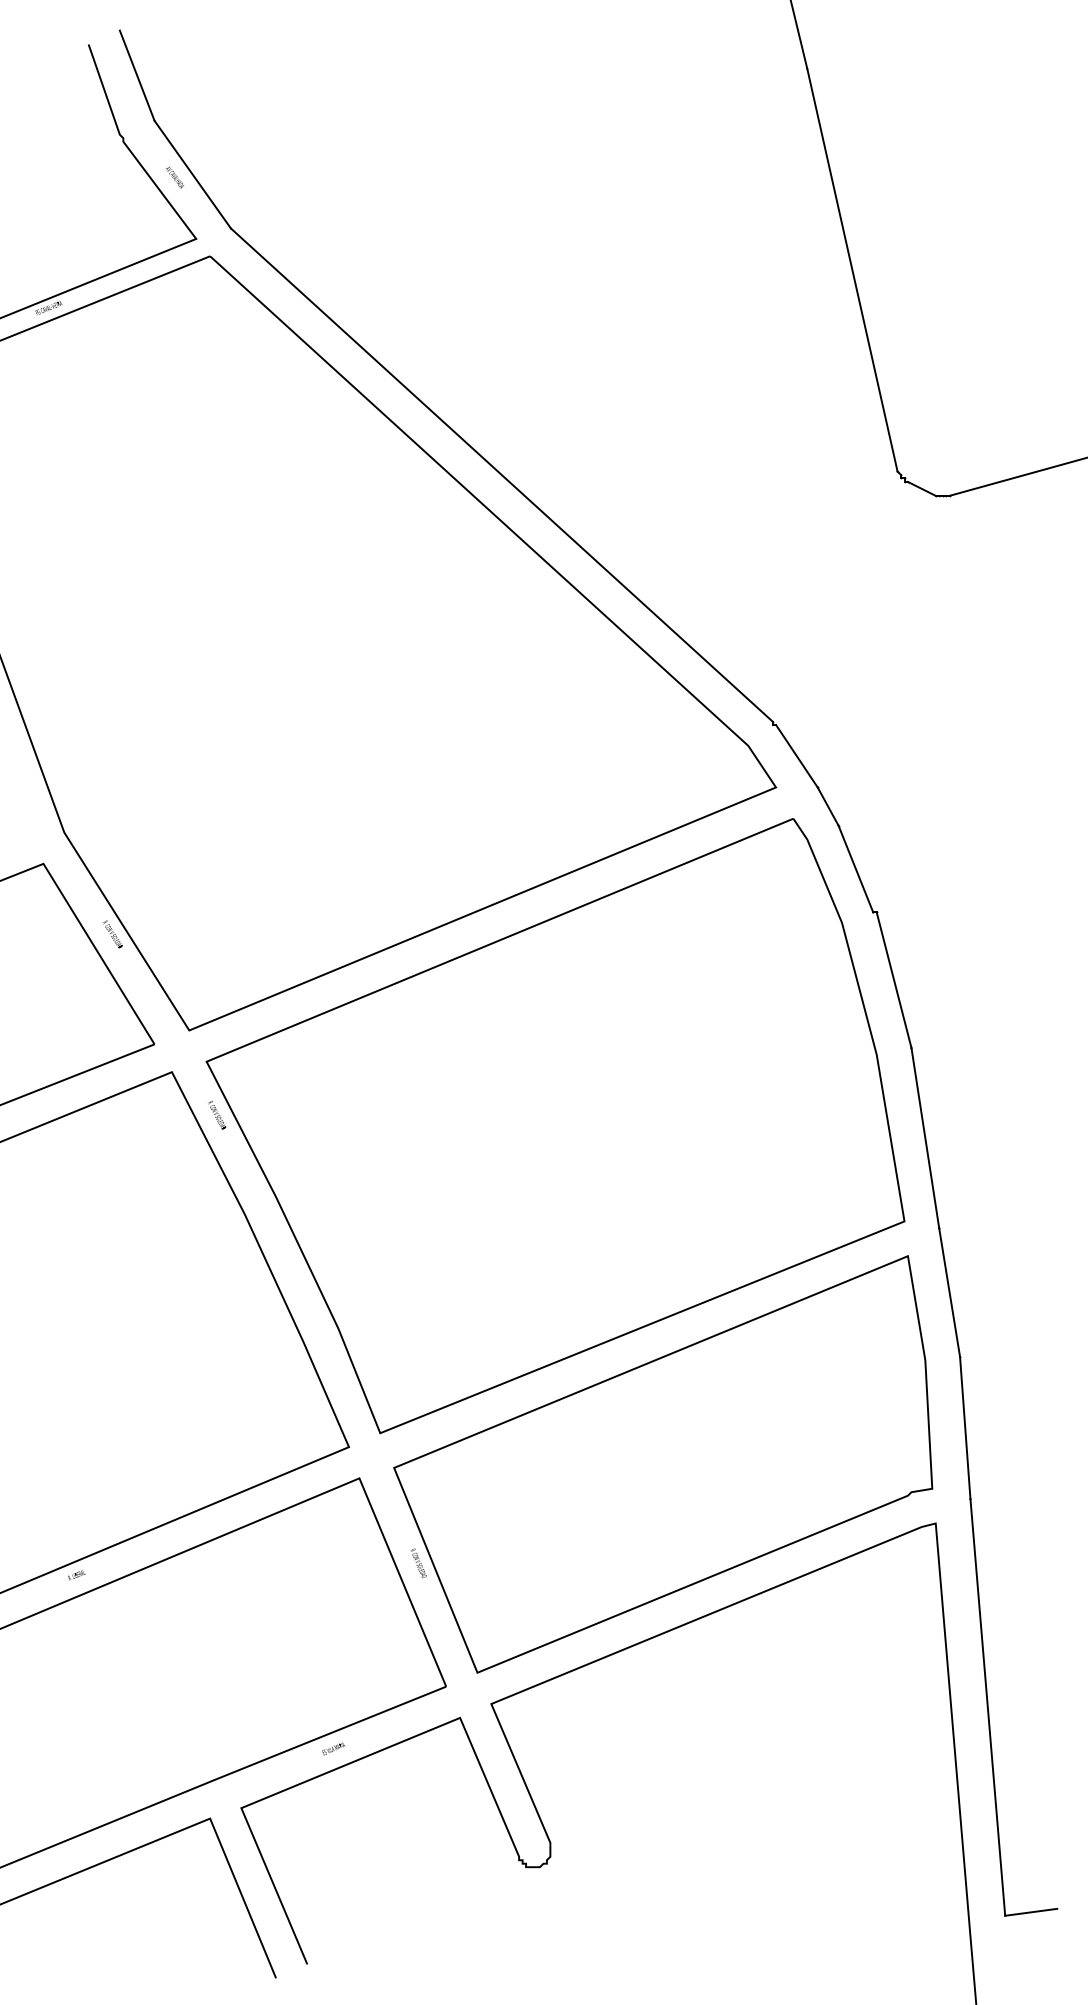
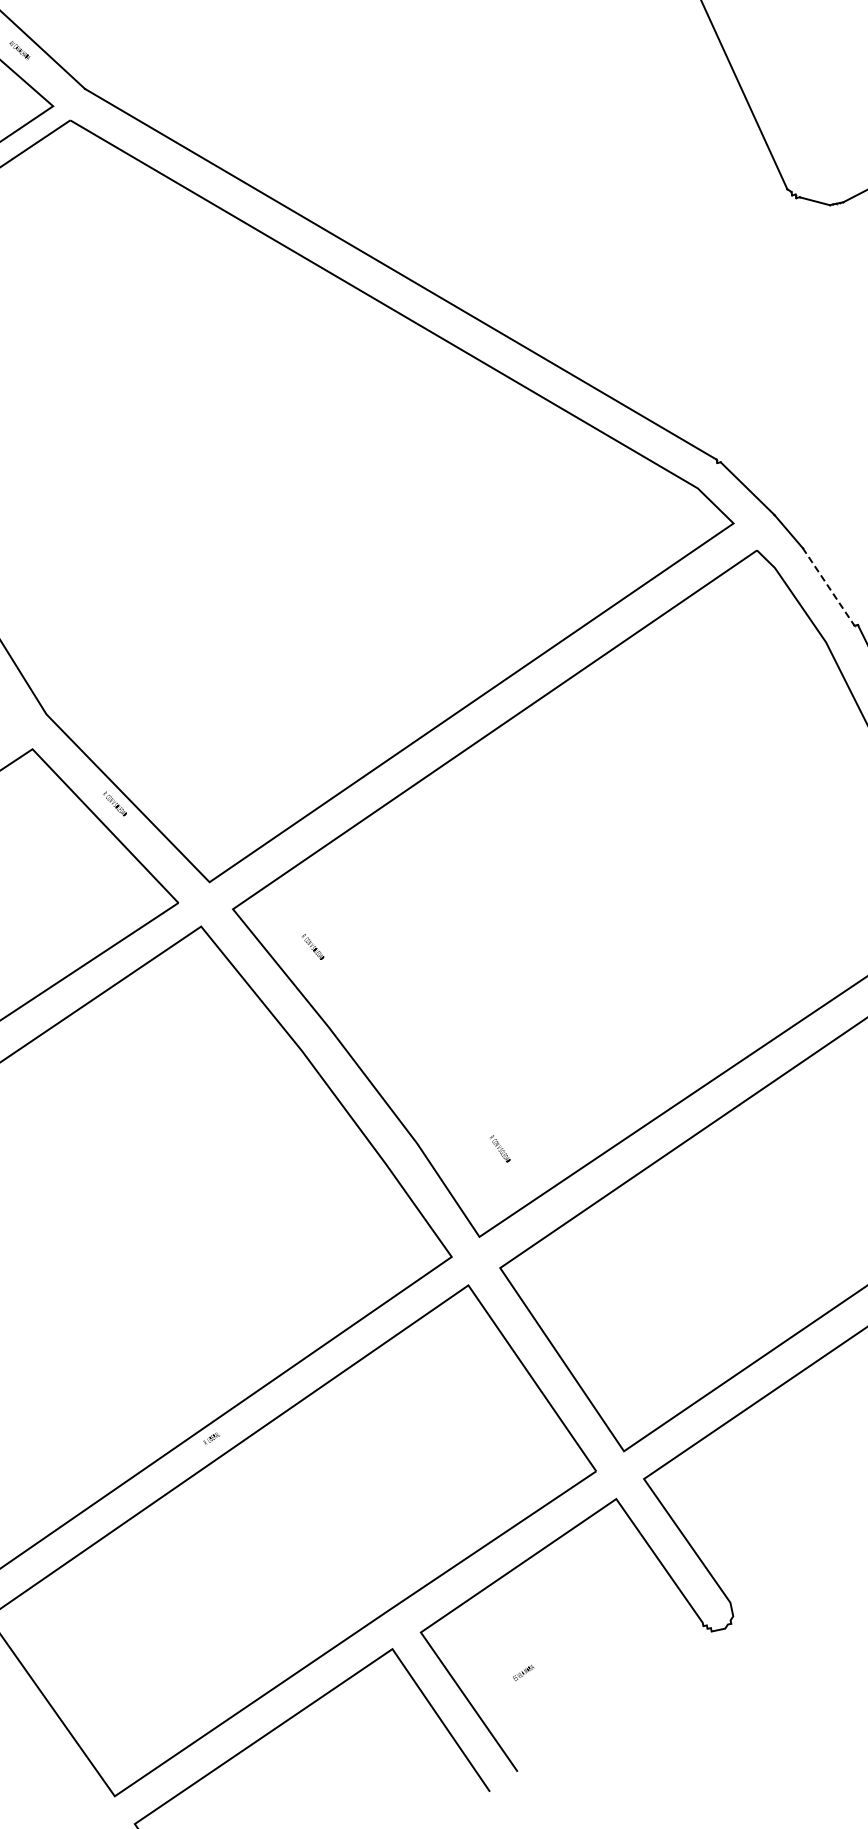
line: (855, 869) -> (828, 587), solid -> dashed
text: (217, 1114) -> (313, 946), moved
text: (418, 1563) -> (500, 1149), moved
text: (333, 1748) -> (523, 1672), moved

